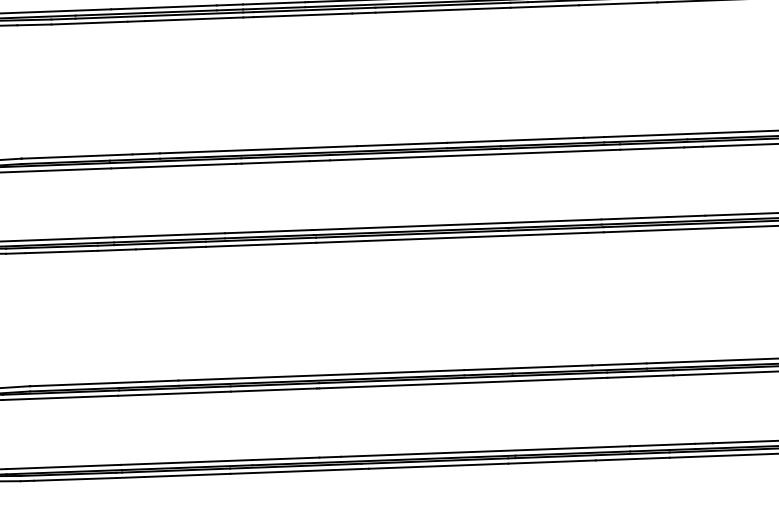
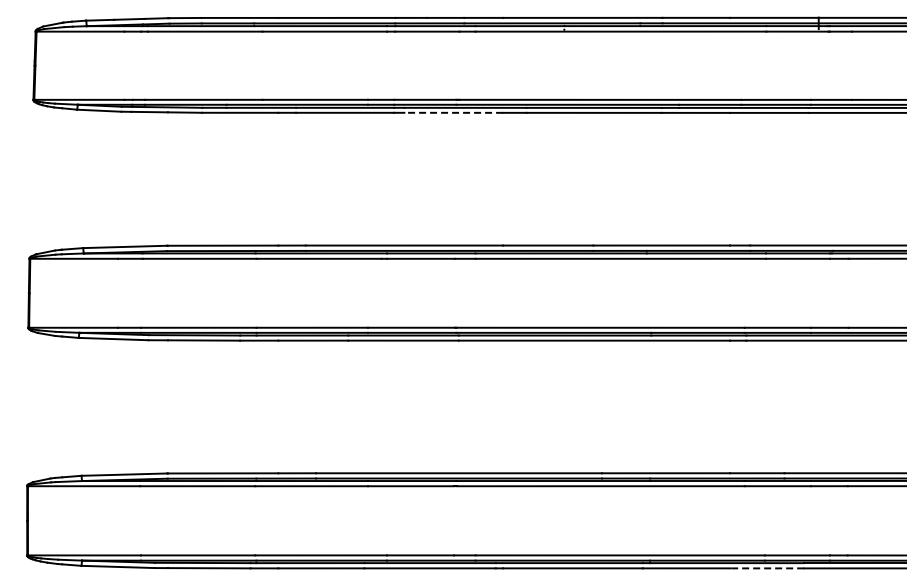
line: (302, 15) -> (453, 112), solid -> dashed
line: (632, 459) -> (766, 568), solid -> dashed

